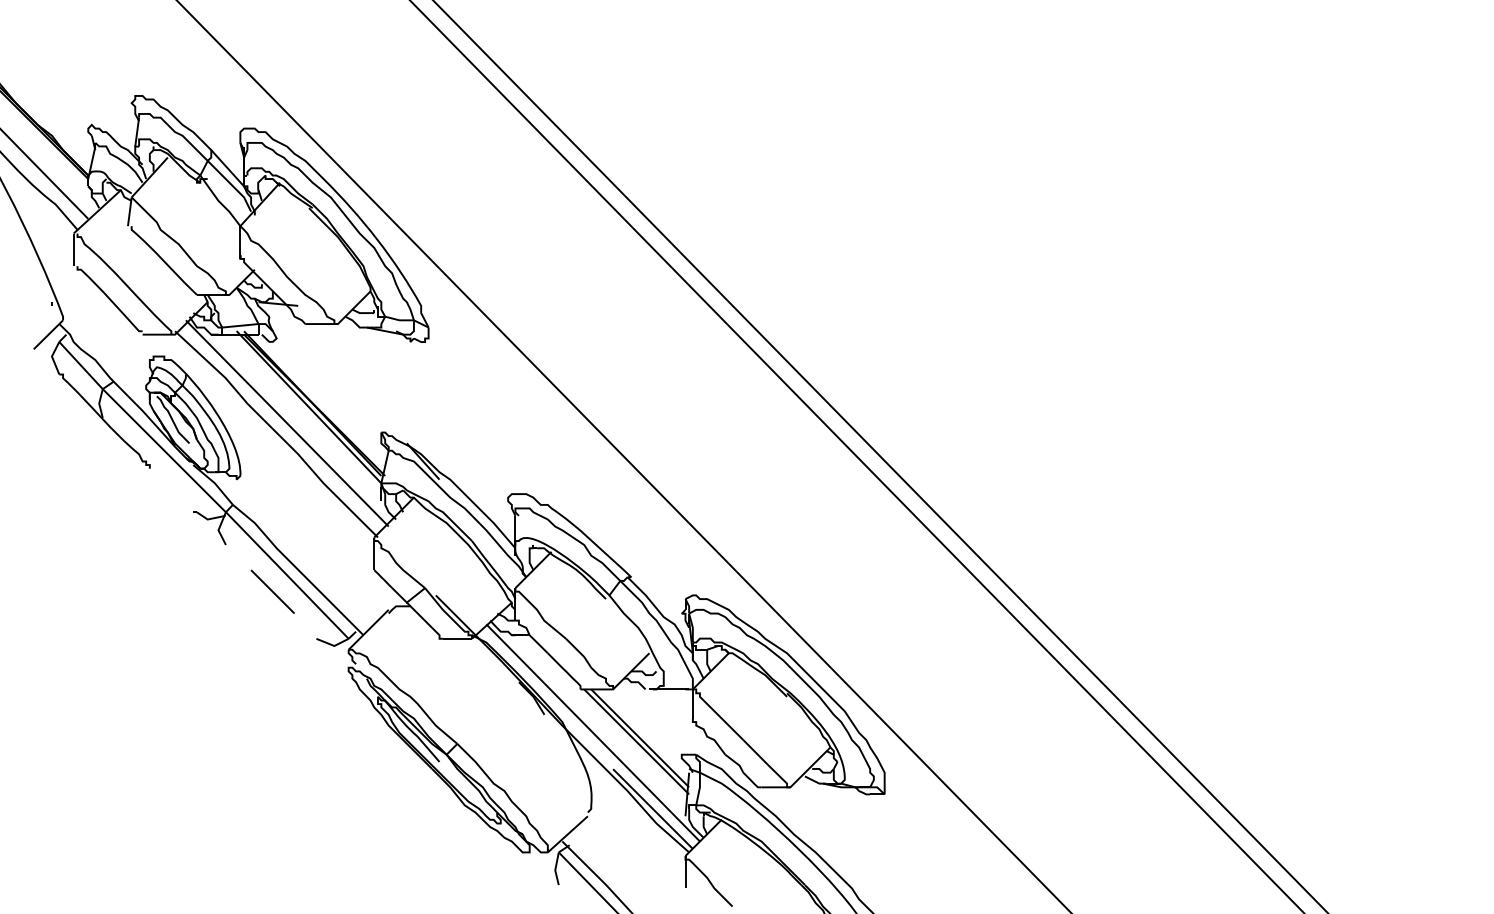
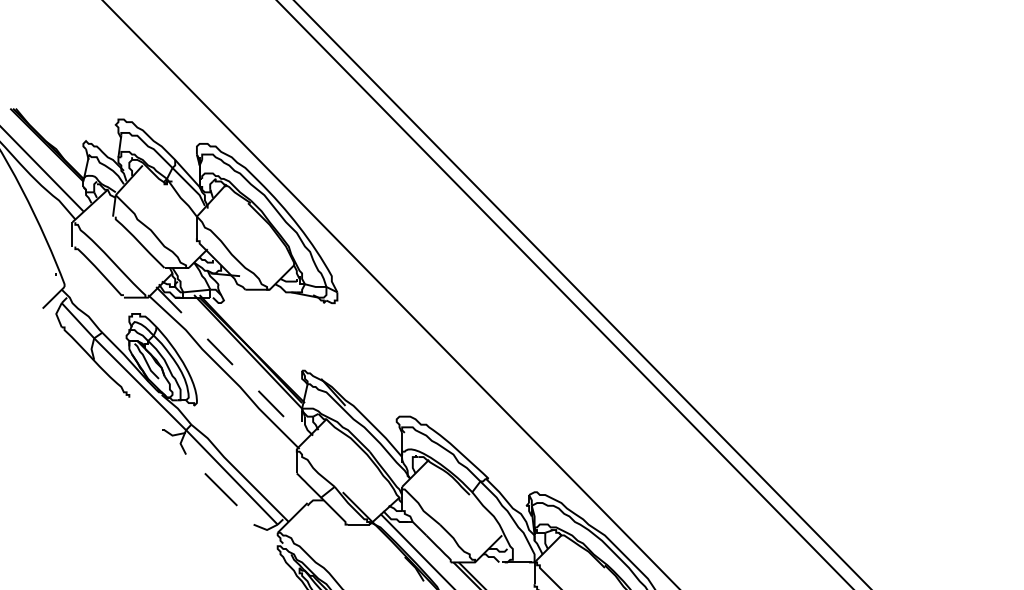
line: (287, 423) -> (232, 363), solid -> dashed

